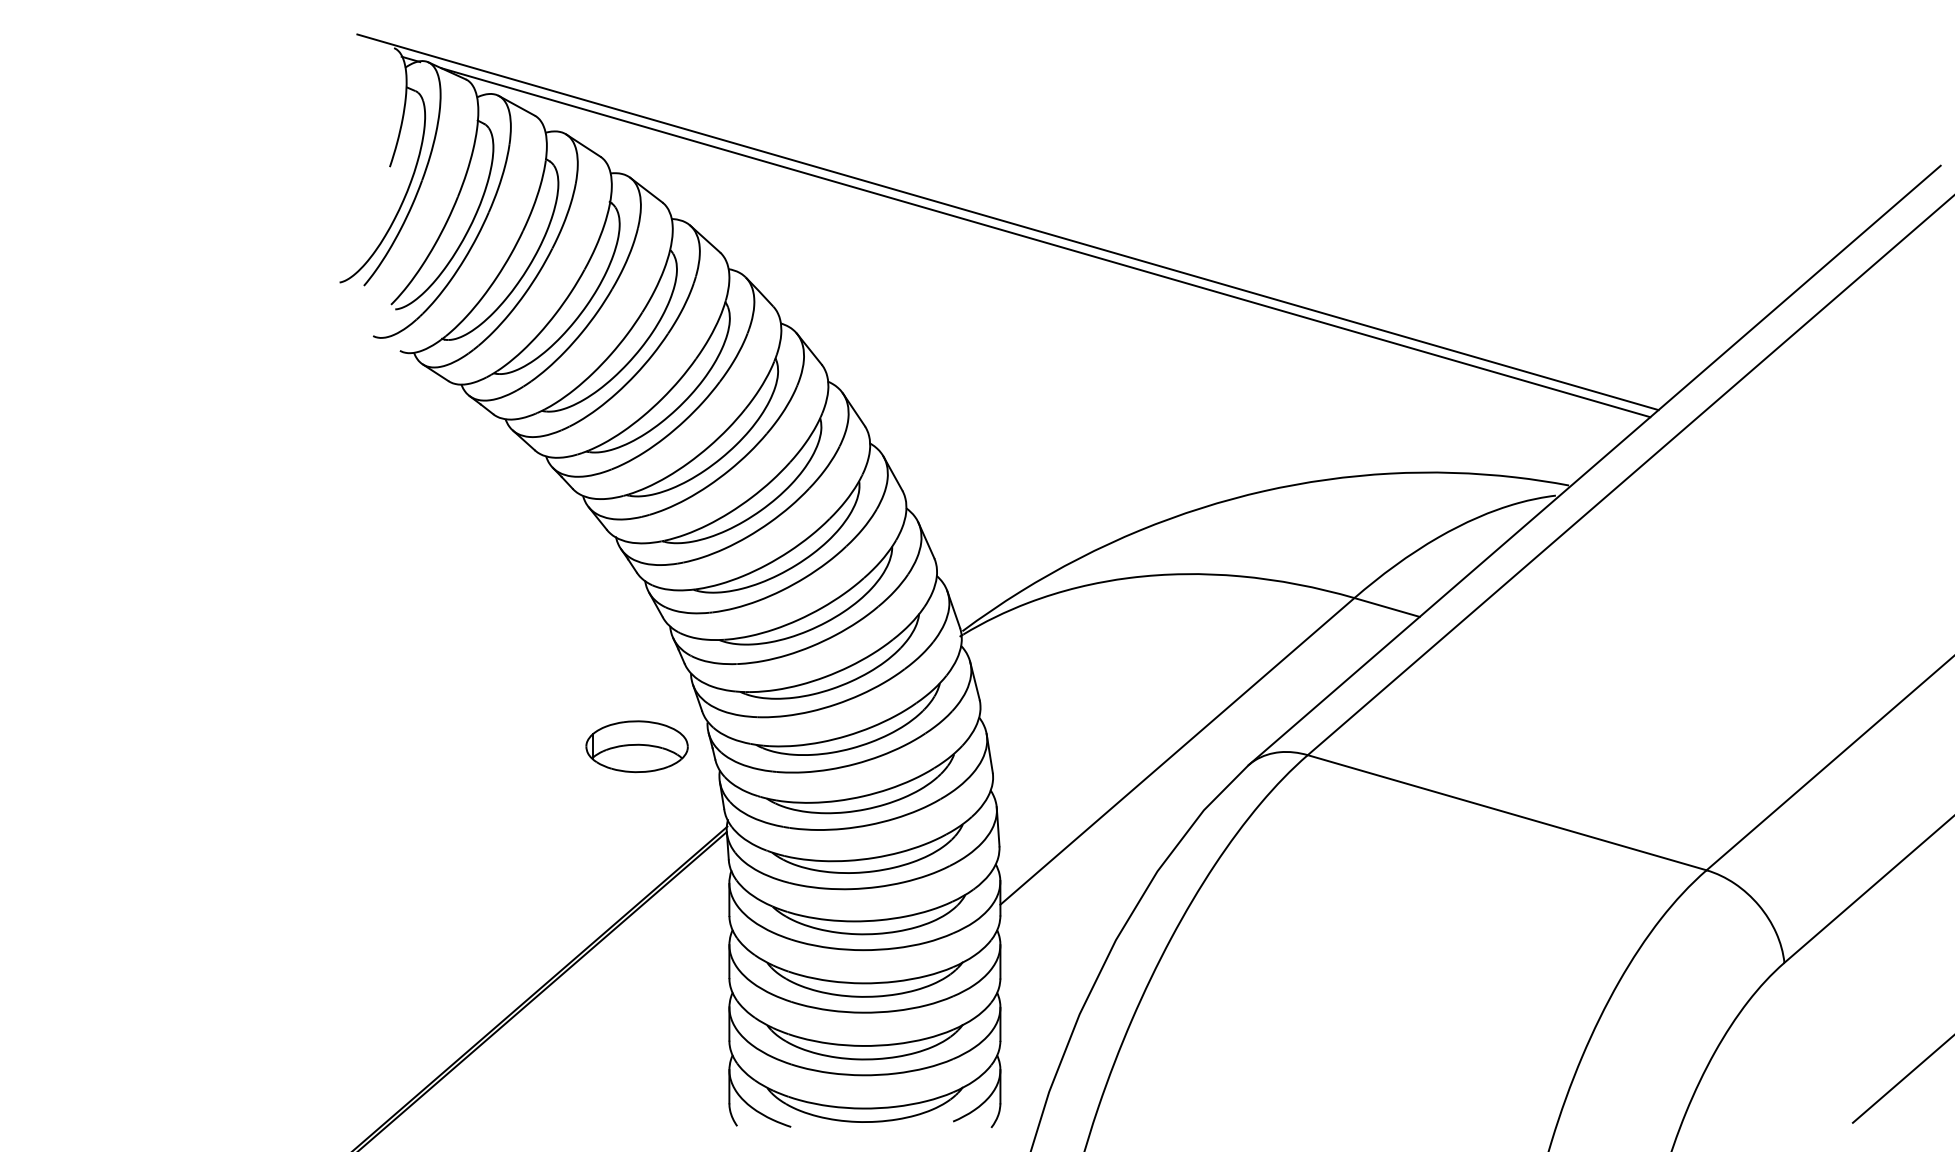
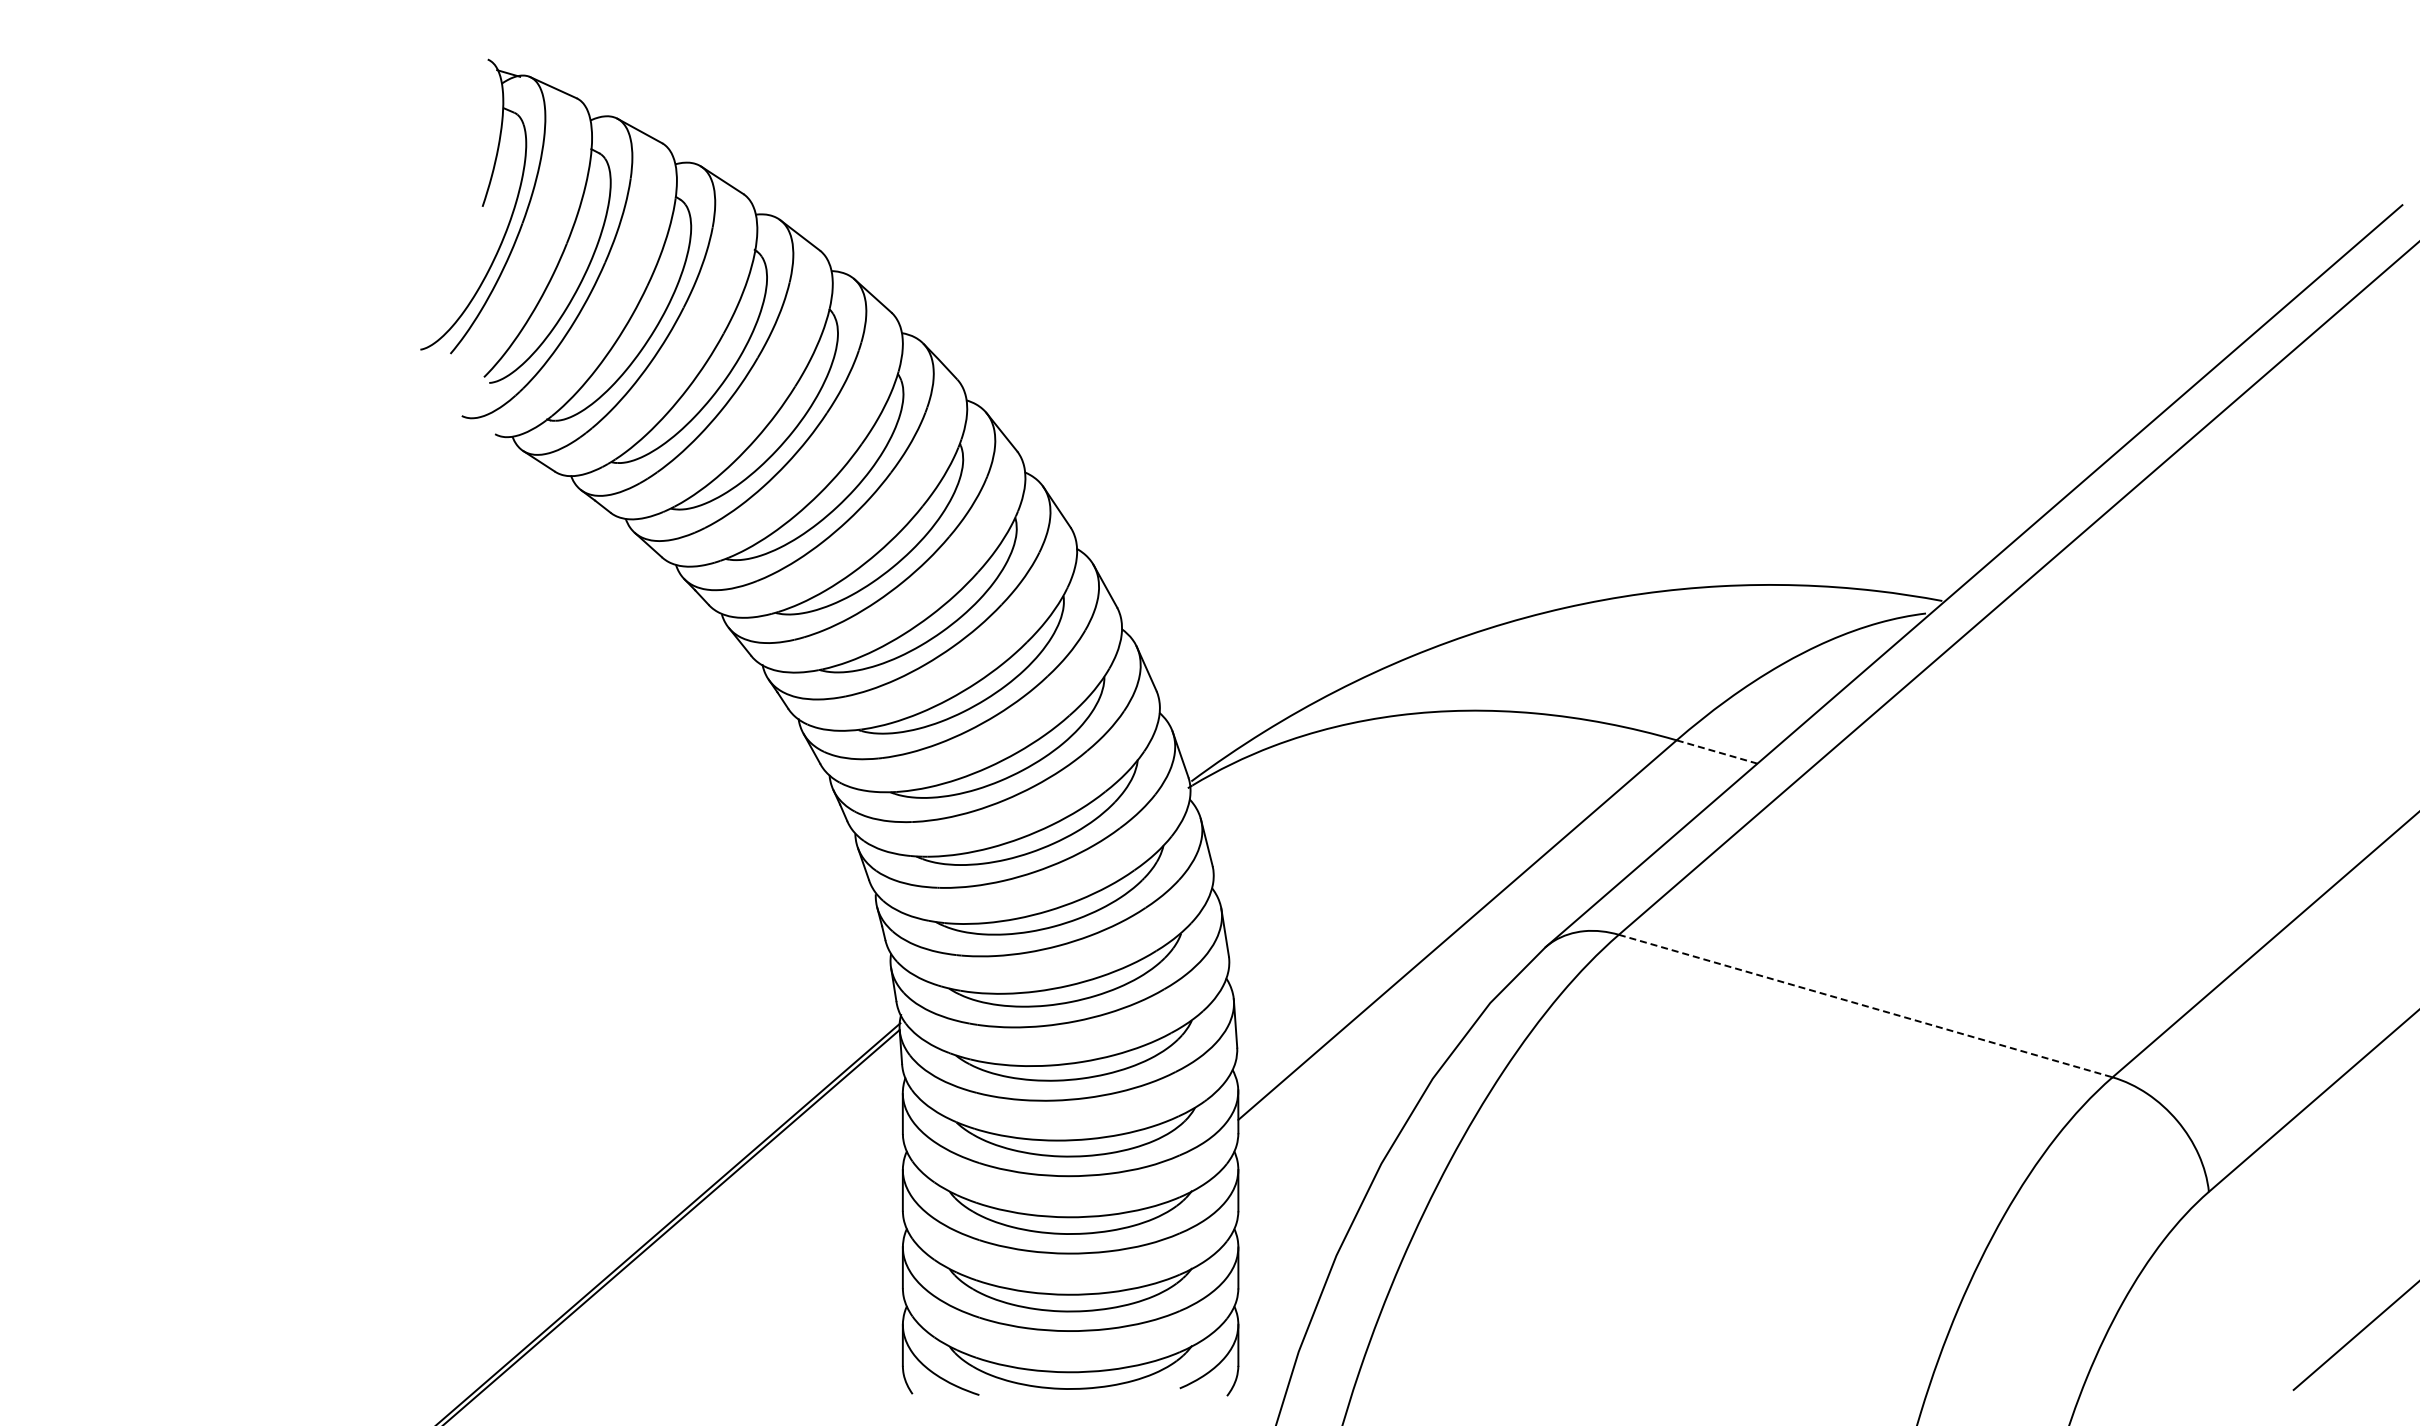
line: (1007, 221) -> (1247, 274), removed
line: (1044, 242) -> (1293, 300), removed
line: (1386, 607) -> (1716, 751), solid -> dashed
part: (637, 746) -> (788, 924), removed
line: (1507, 813) -> (1865, 1006), solid -> dashed

